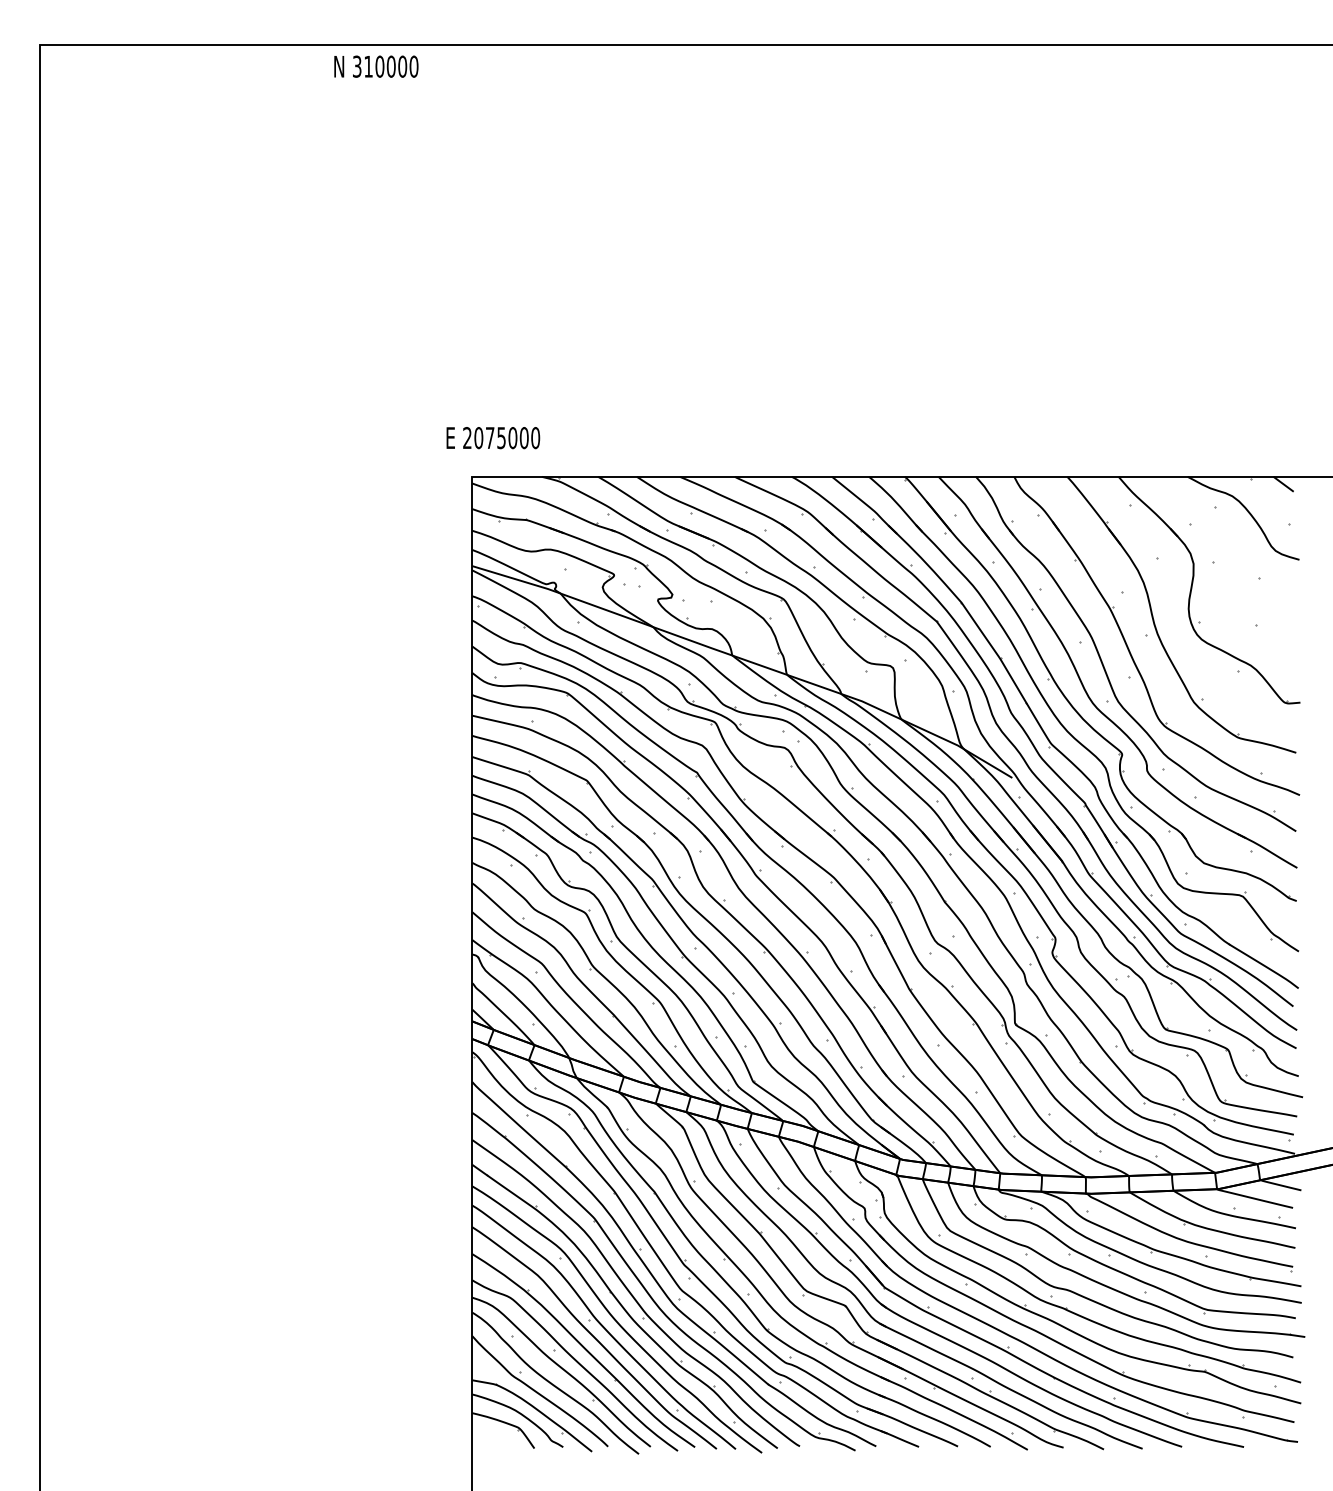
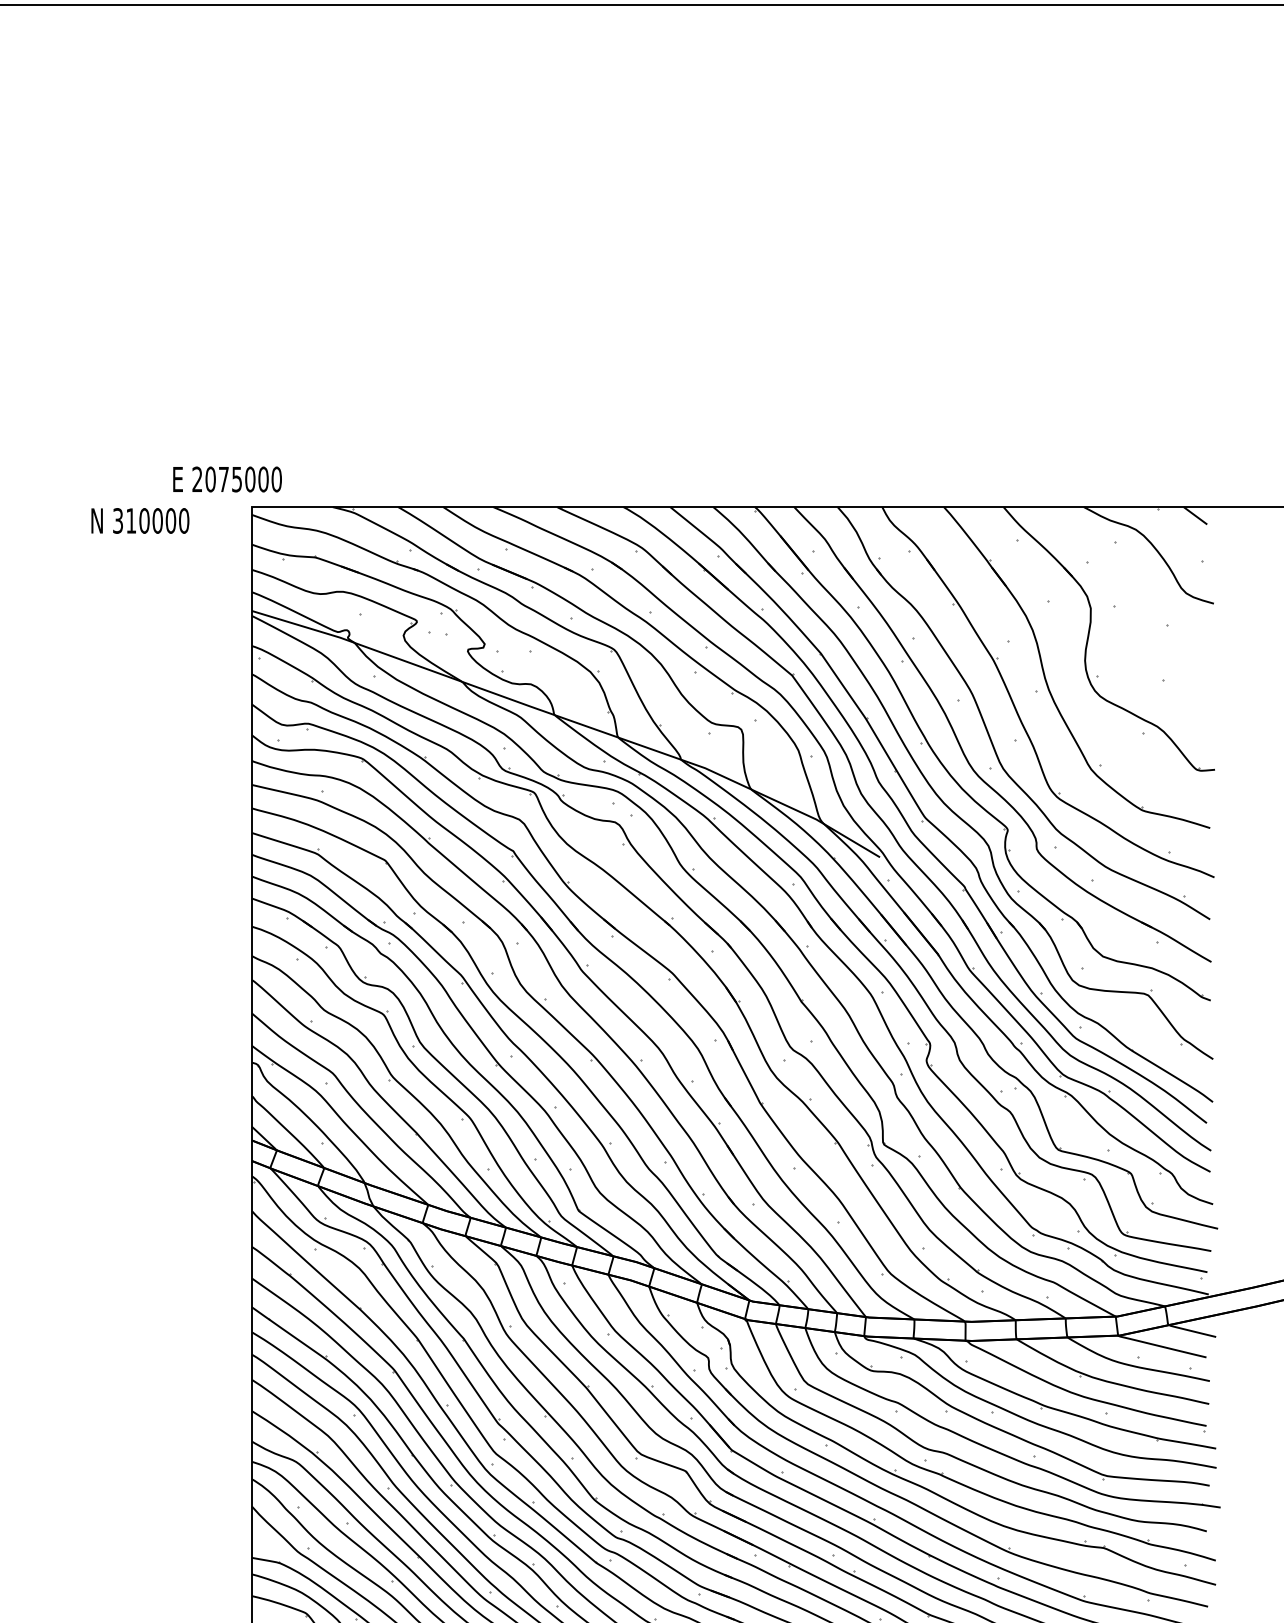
text: (376, 66) -> (140, 520), moved
text: (493, 438) -> (227, 480), moved

